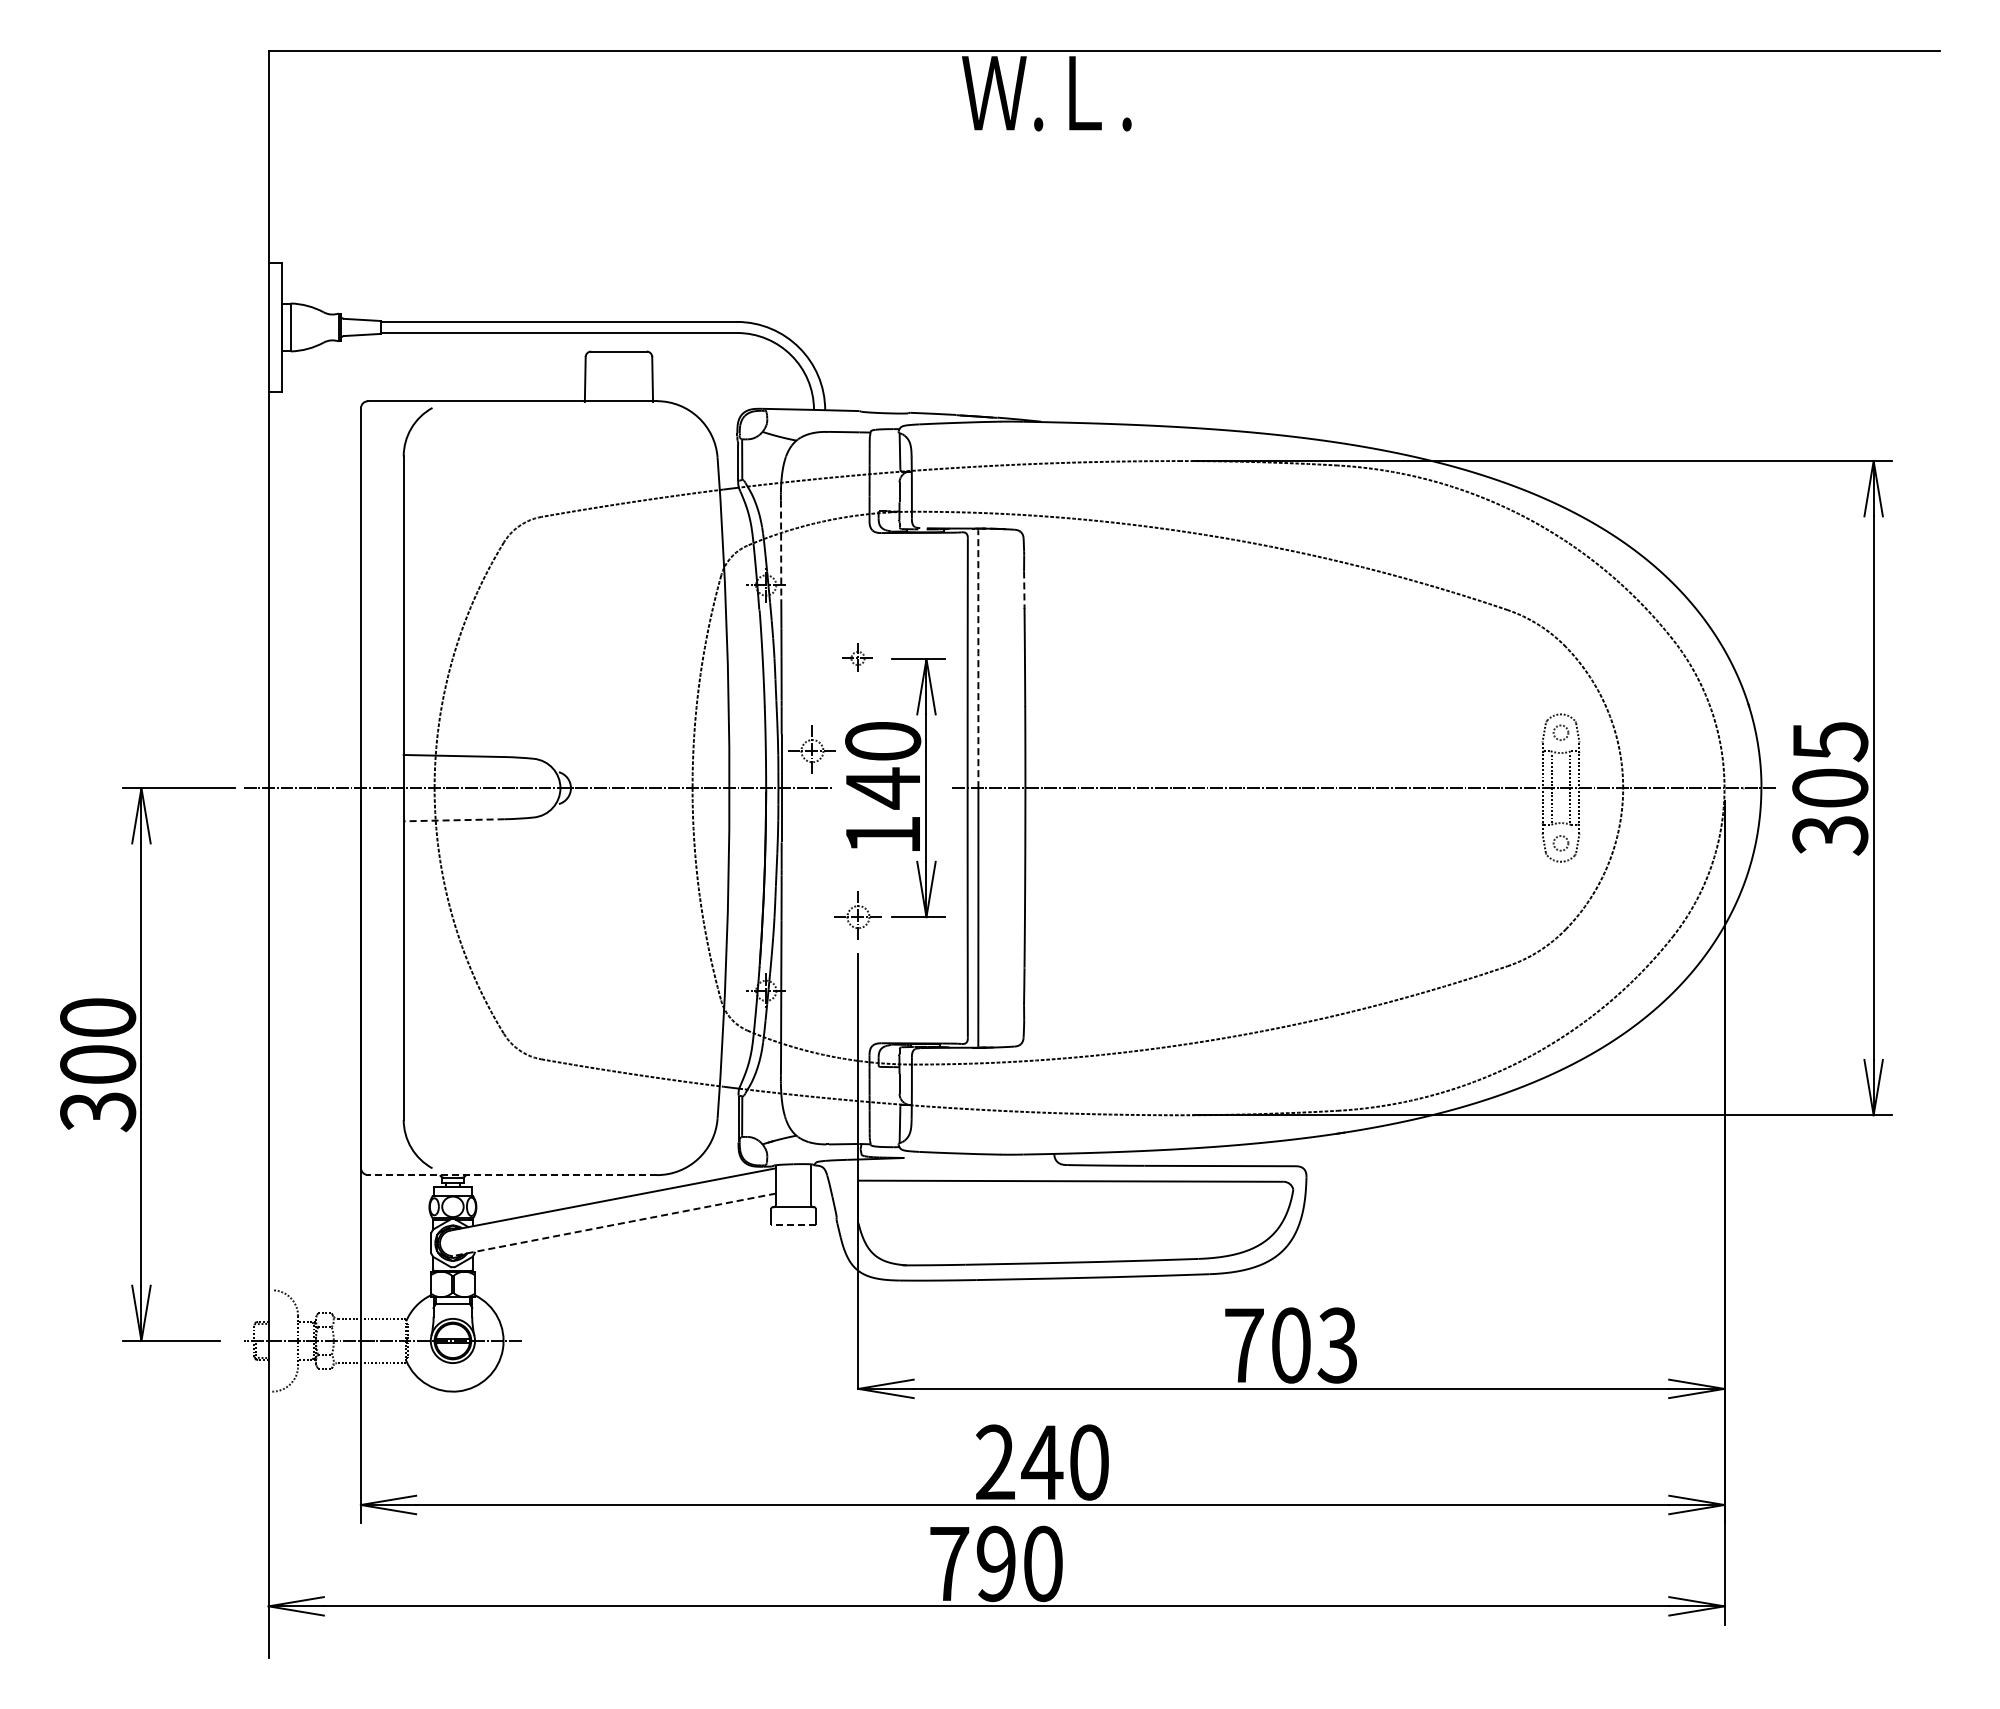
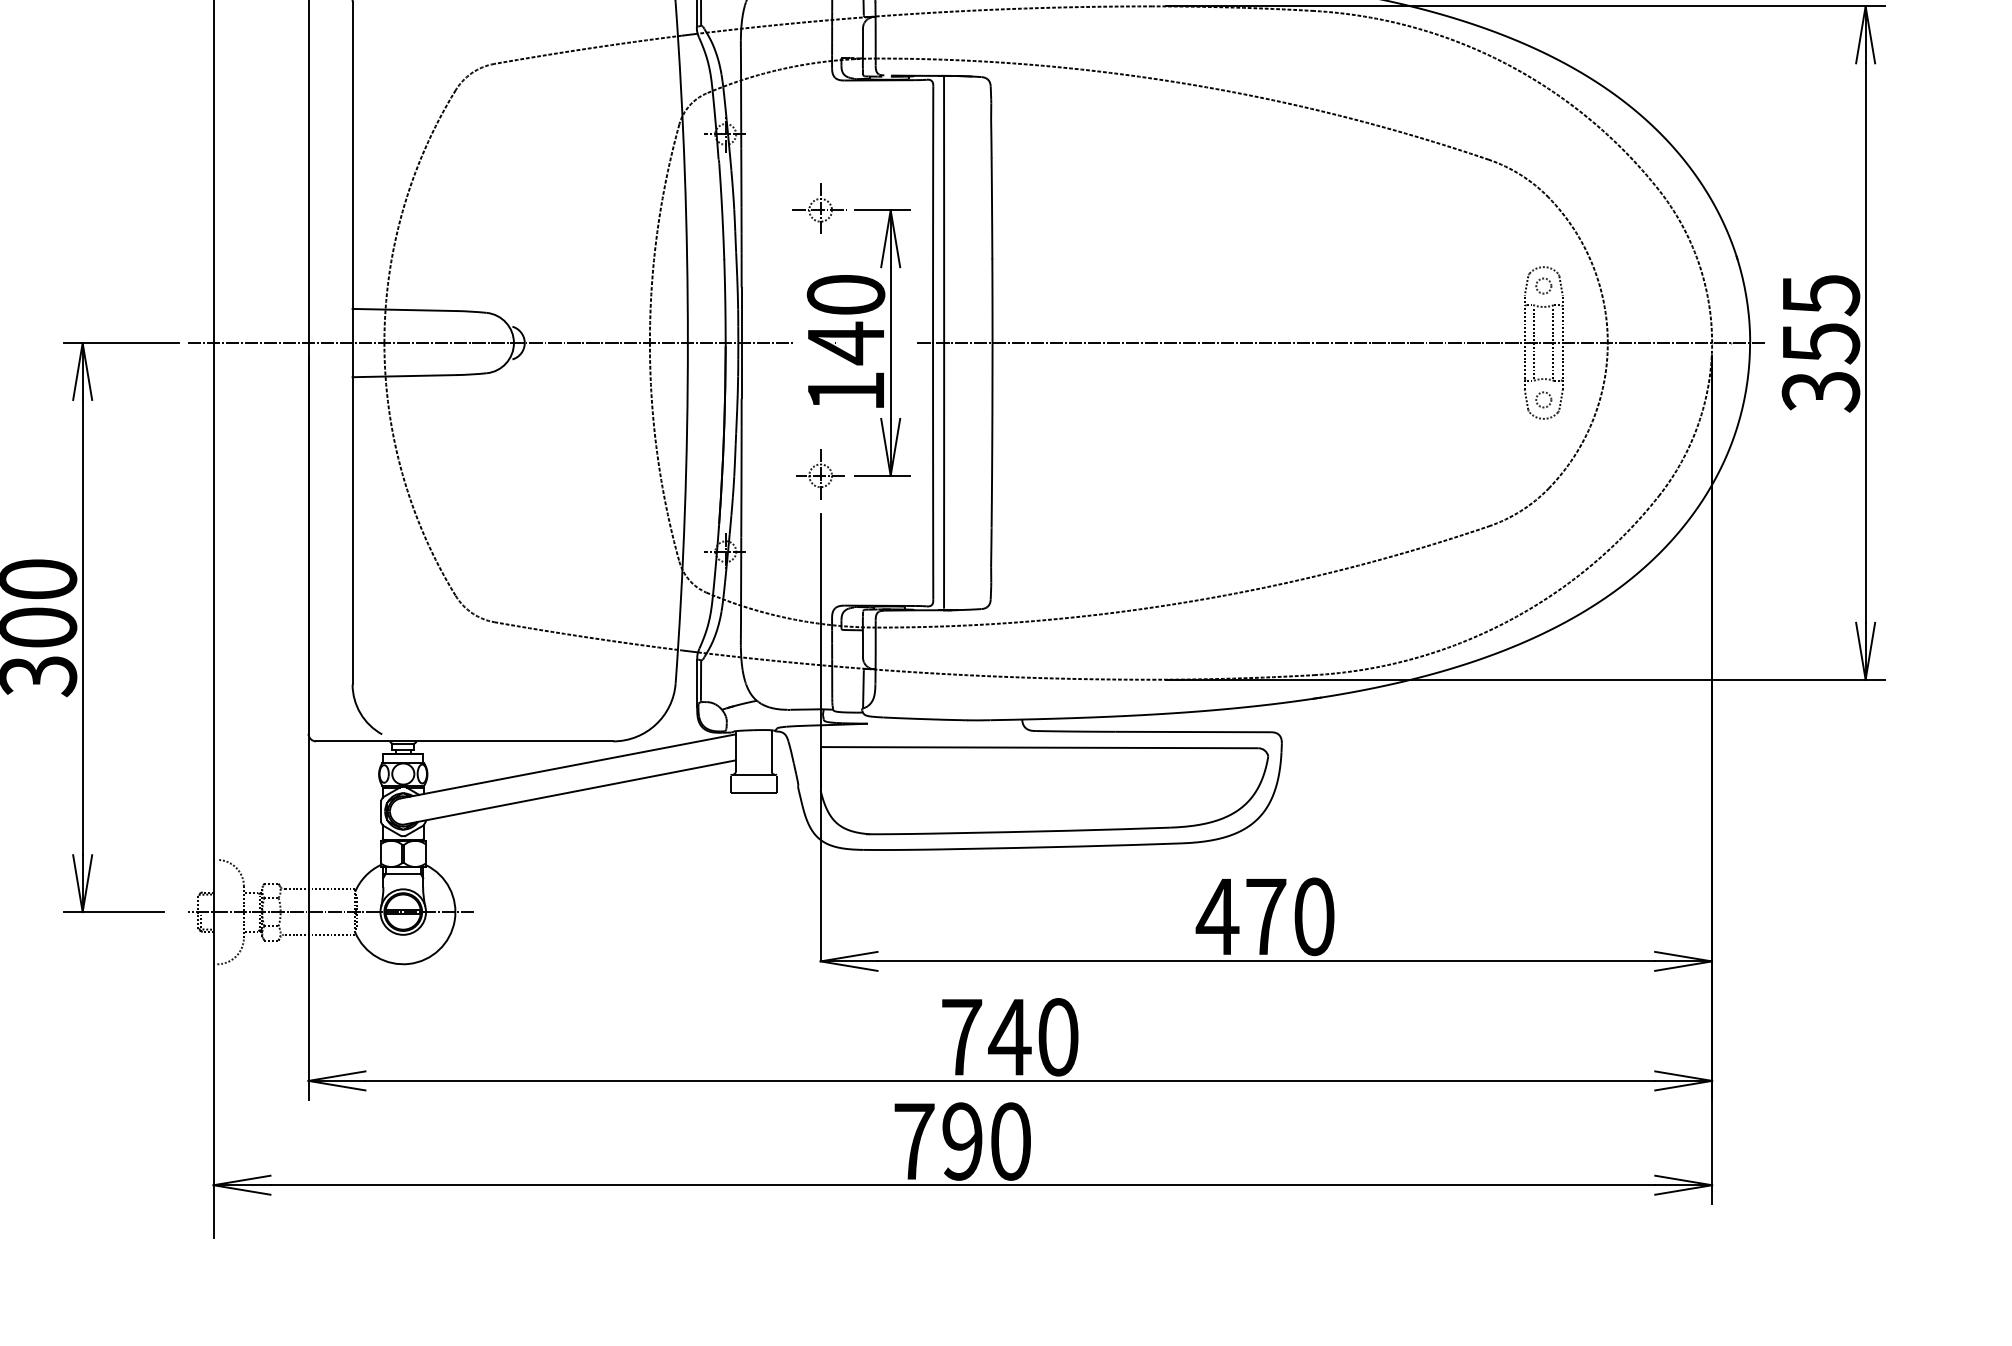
line: (781, 548) -> (741, 96), dashed -> solid
line: (1024, 590) -> (991, 139), dashed -> solid
part: (857, 657) -> (819, 208), size x1.67
line: (978, 658) -> (944, 209), dashed -> solid
part: (811, 749) -> (772, 303), removed
text: (1830, 788) -> (1821, 343), 305 -> 355
line: (453, 820) -> (403, 376), dashed -> solid
line: (512, 1175) -> (464, 741), dashed -> solid
line: (614, 1224) -> (569, 792), dashed -> solid
line: (793, 1224) -> (753, 792), dashed -> solid
text: (1289, 1345) -> (1264, 916), 703 -> 470
text: (995, 1461) -> (961, 1036), 240 -> 740

